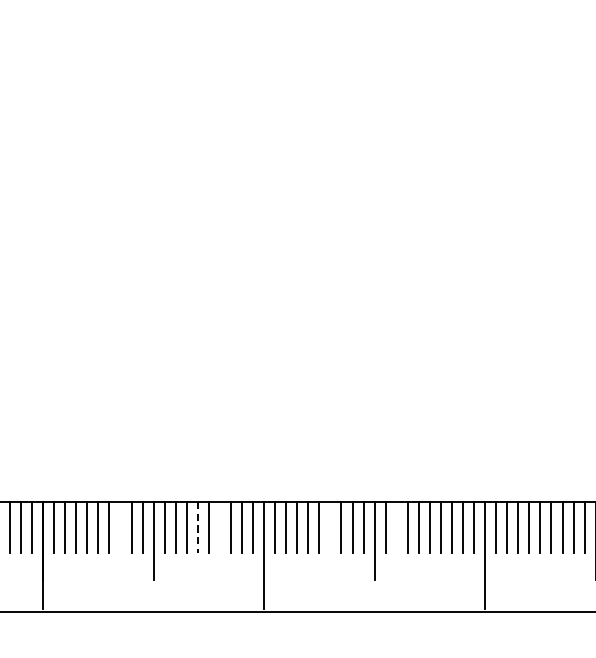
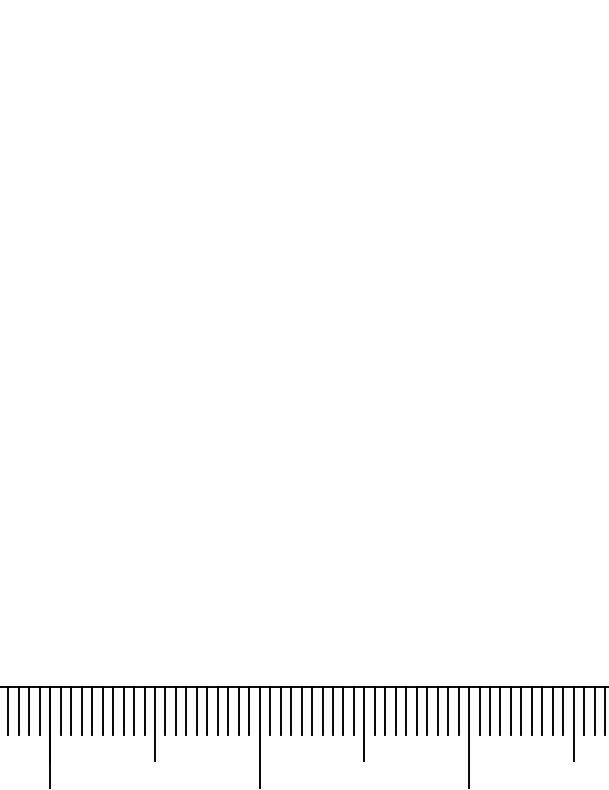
line: (120, 527) -> (123, 710), added
line: (219, 527) -> (217, 710), added
line: (330, 527) -> (322, 710), added
line: (396, 527) -> (385, 710), added
line: (197, 528) -> (196, 711), dashed -> solid

